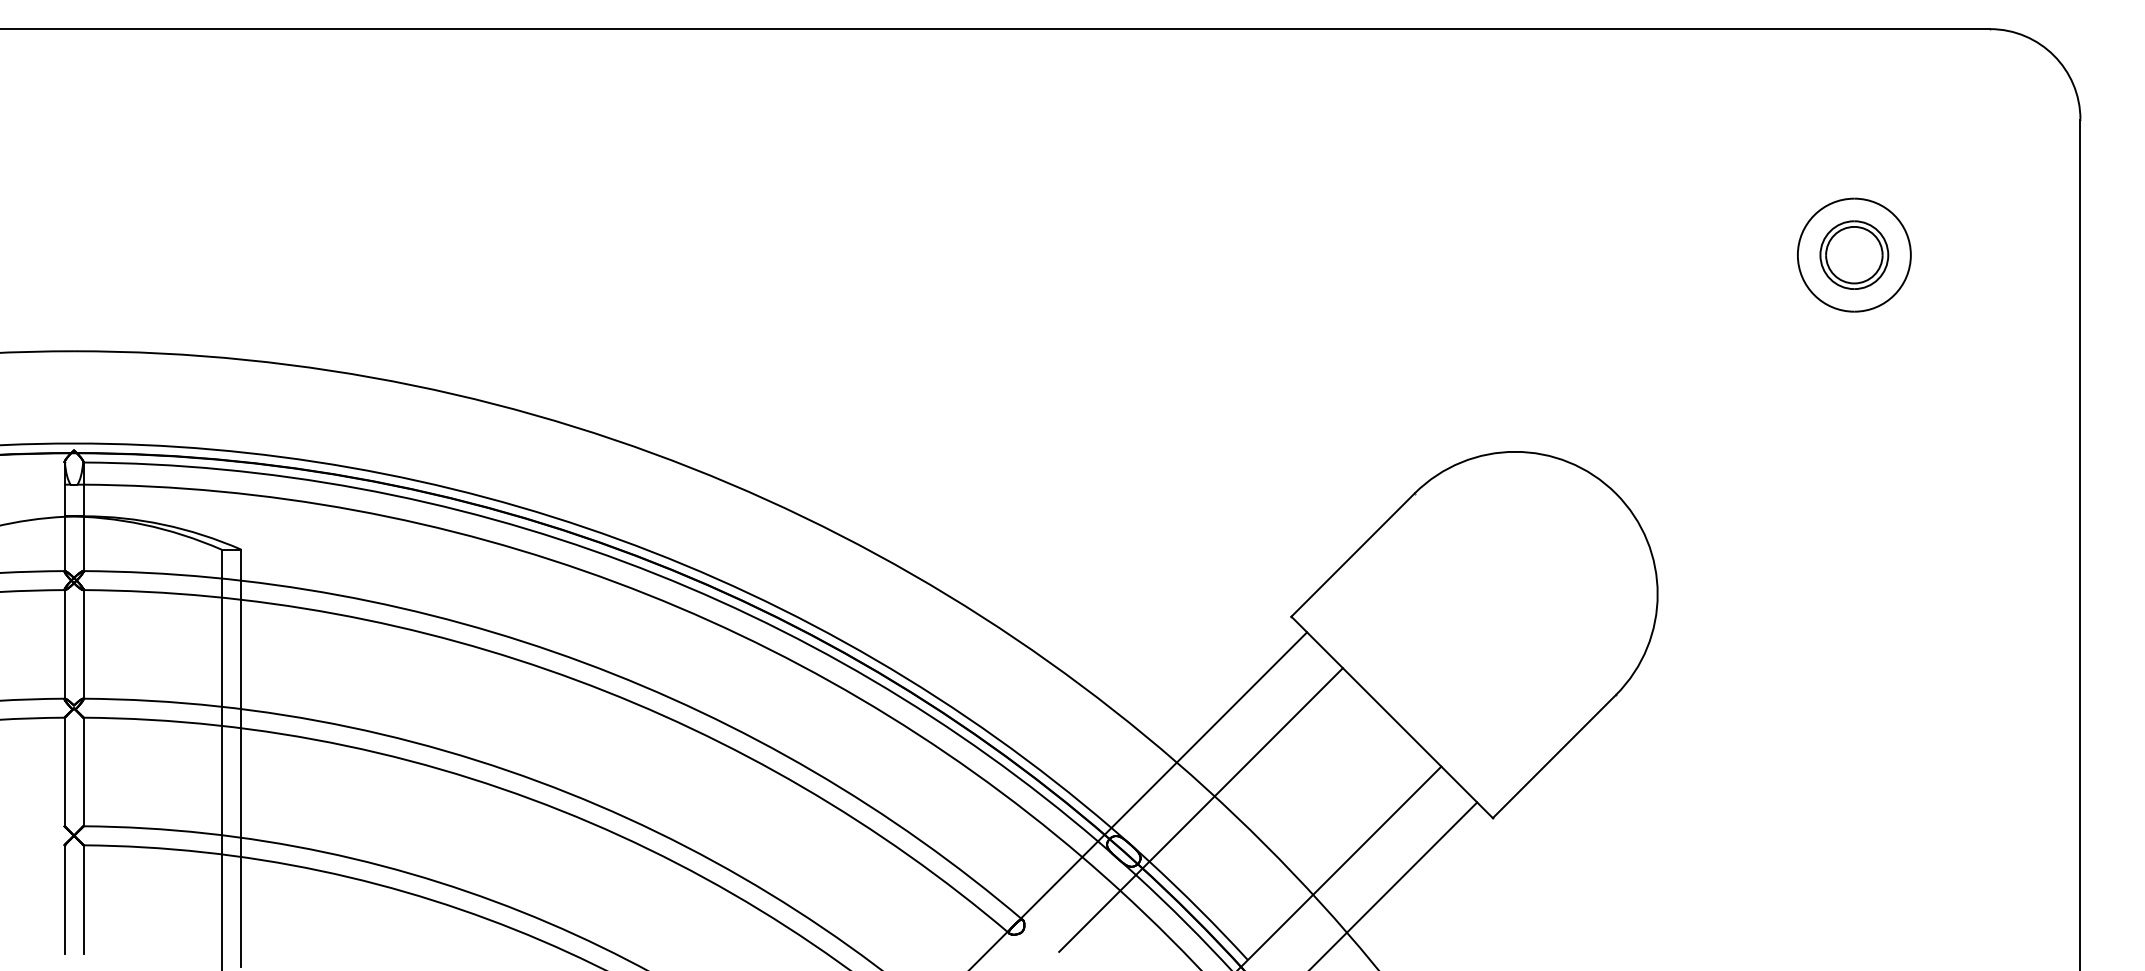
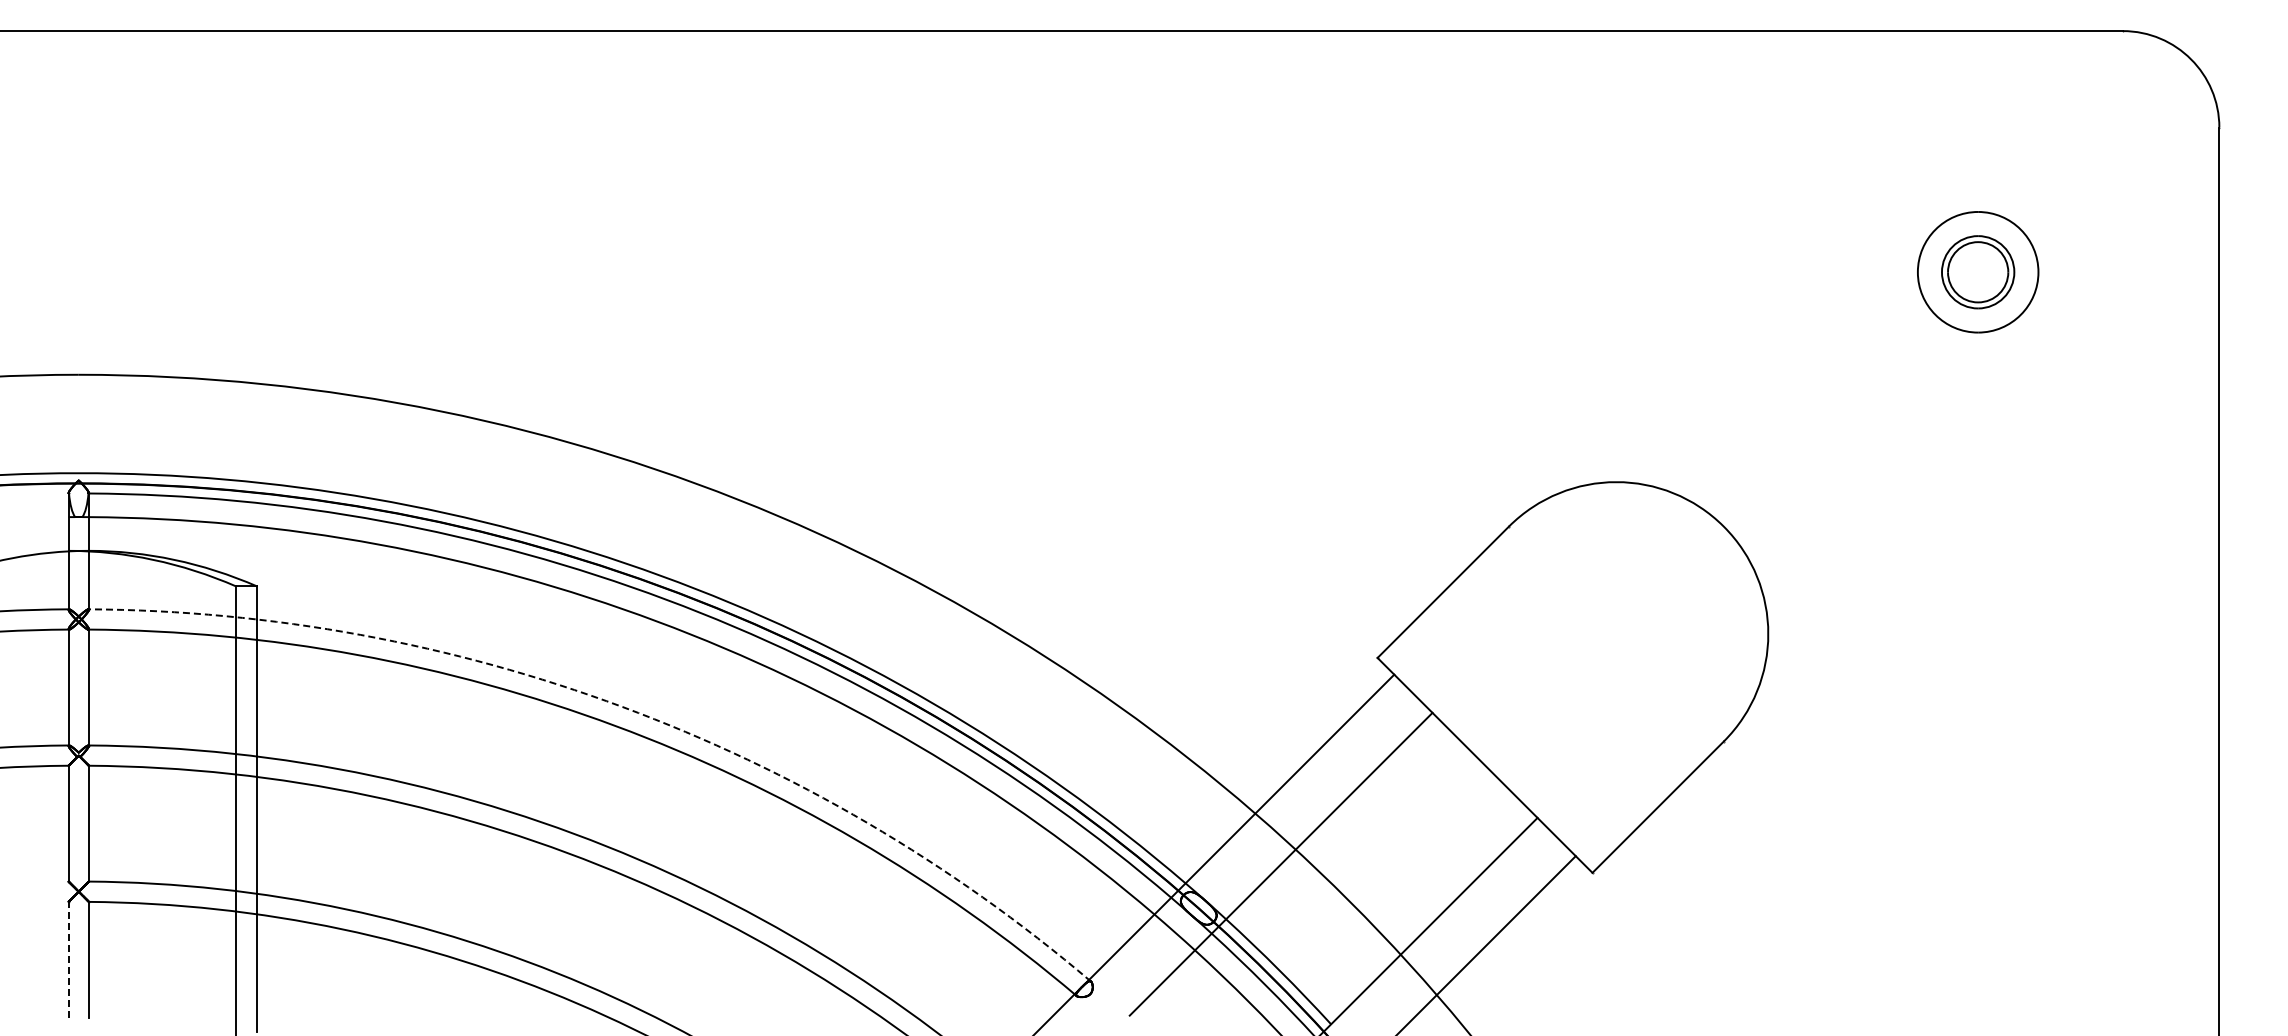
arc: (583, 663) -> (622, 707), solid -> dashed
line: (64, 899) -> (68, 959), solid -> dashed

